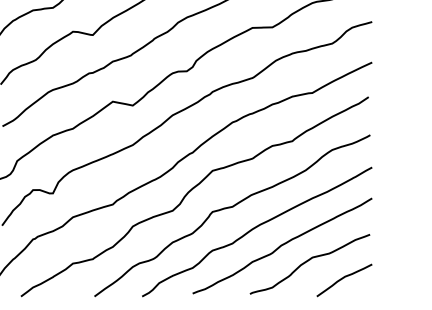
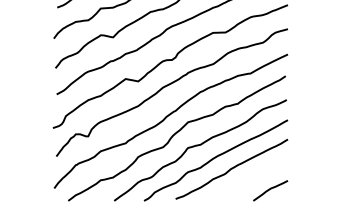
curve: (309, 262) -> (248, 179), removed

